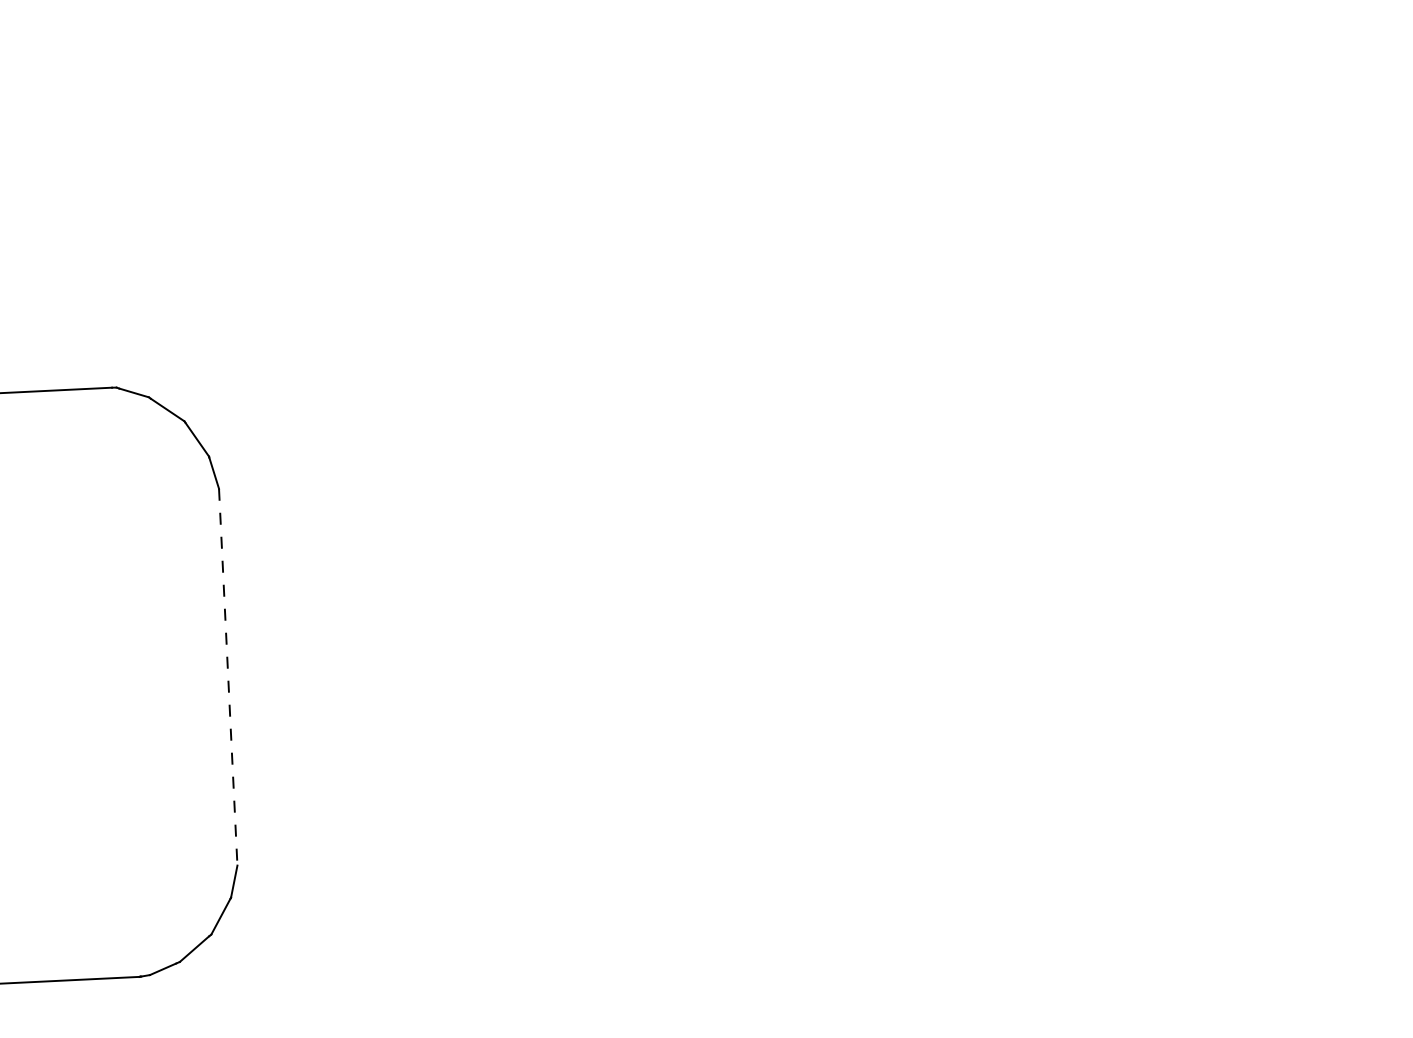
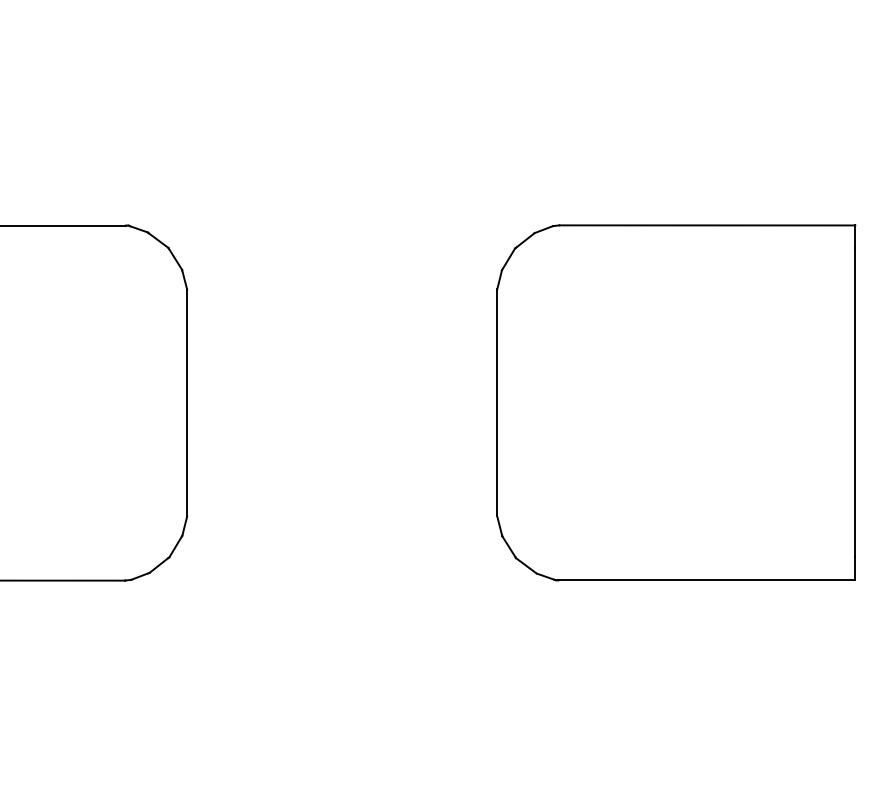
part: (1040, 636) -> (676, 402), added
line: (228, 677) -> (187, 403), dashed -> solid

